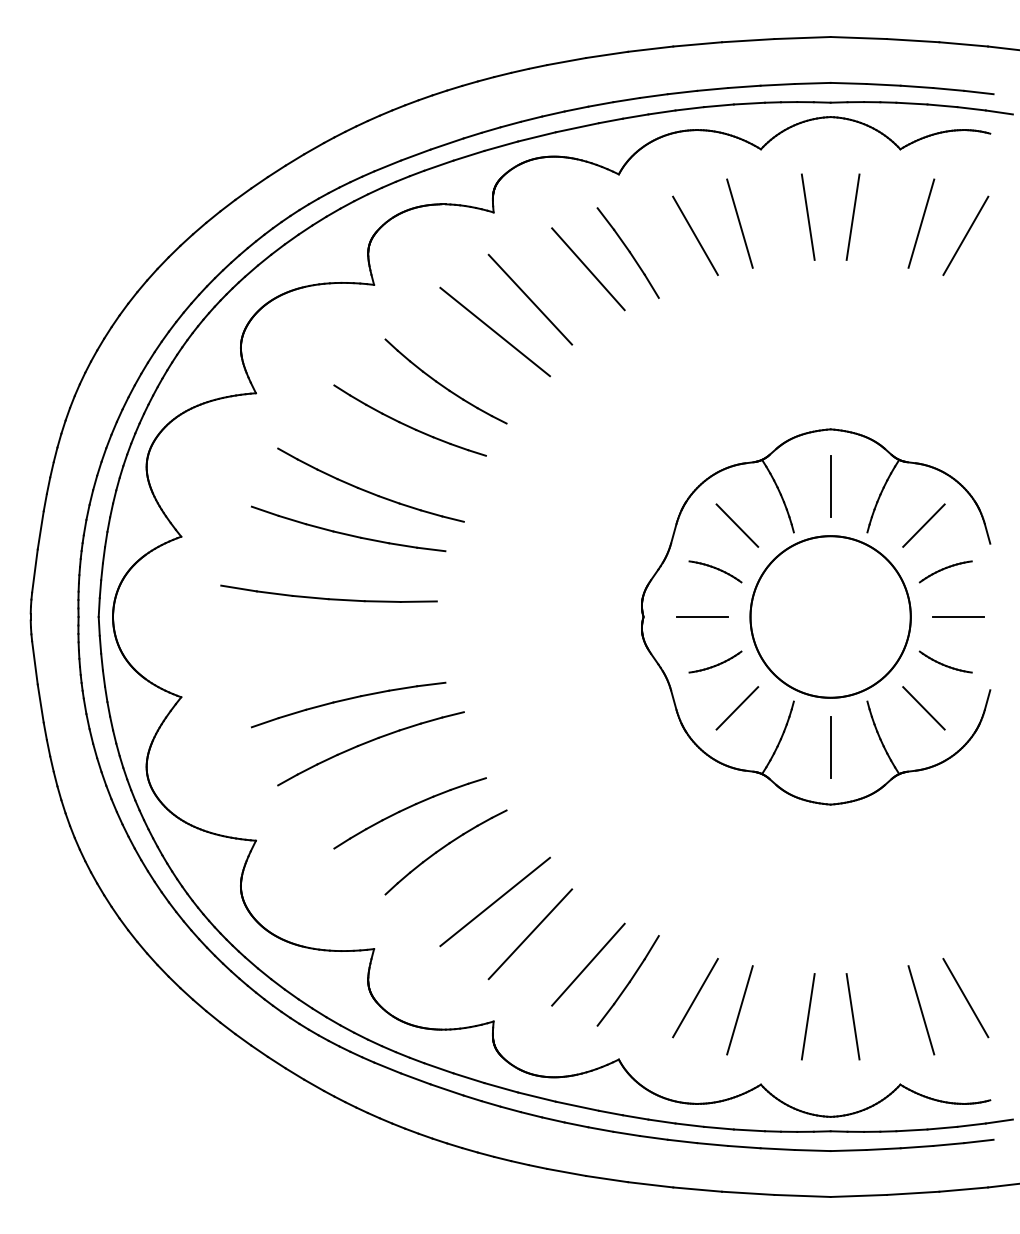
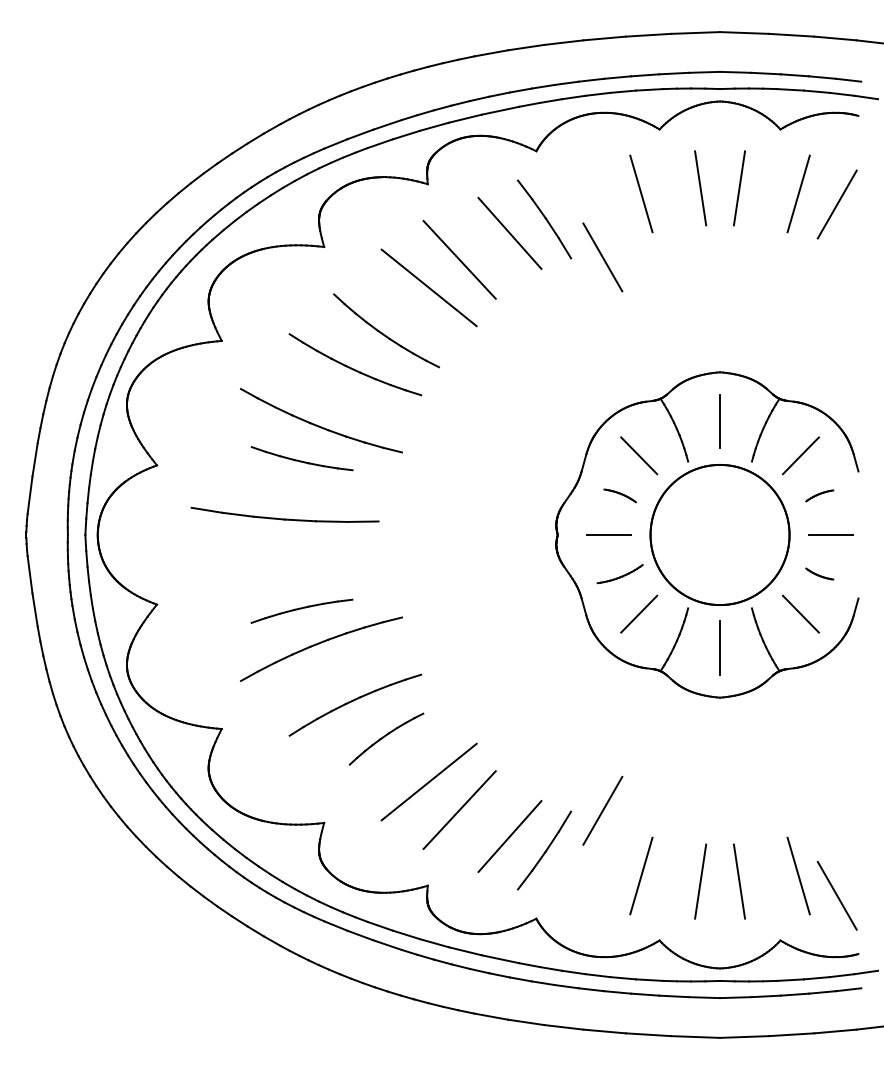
line: (695, 235) -> (602, 257), moved
part: (348, 528) -> (301, 458), size x0.6
part: (715, 571) -> (620, 495), size x0.7
part: (945, 571) -> (819, 495), size x0.6
part: (945, 661) -> (819, 573), size x0.6
part: (348, 704) -> (301, 610), size x0.6
part: (445, 852) -> (386, 739), size x0.7
line: (695, 998) -> (602, 811), moved
line: (965, 998) -> (836, 896), moved

